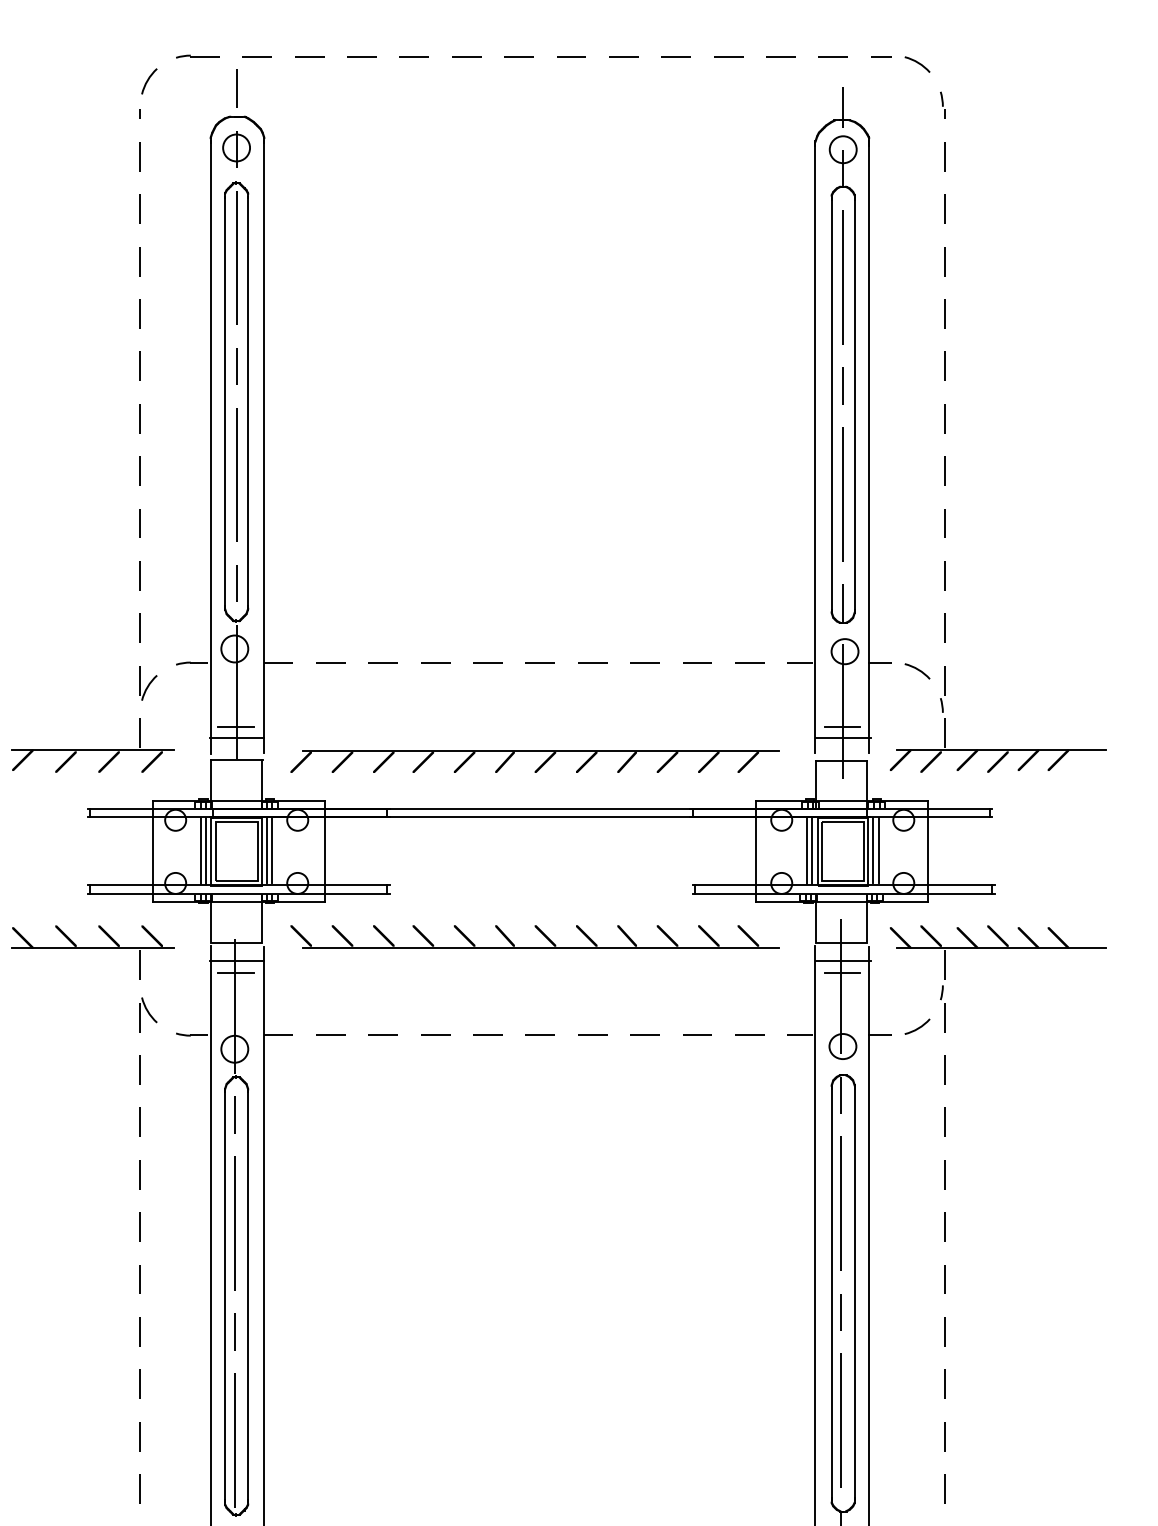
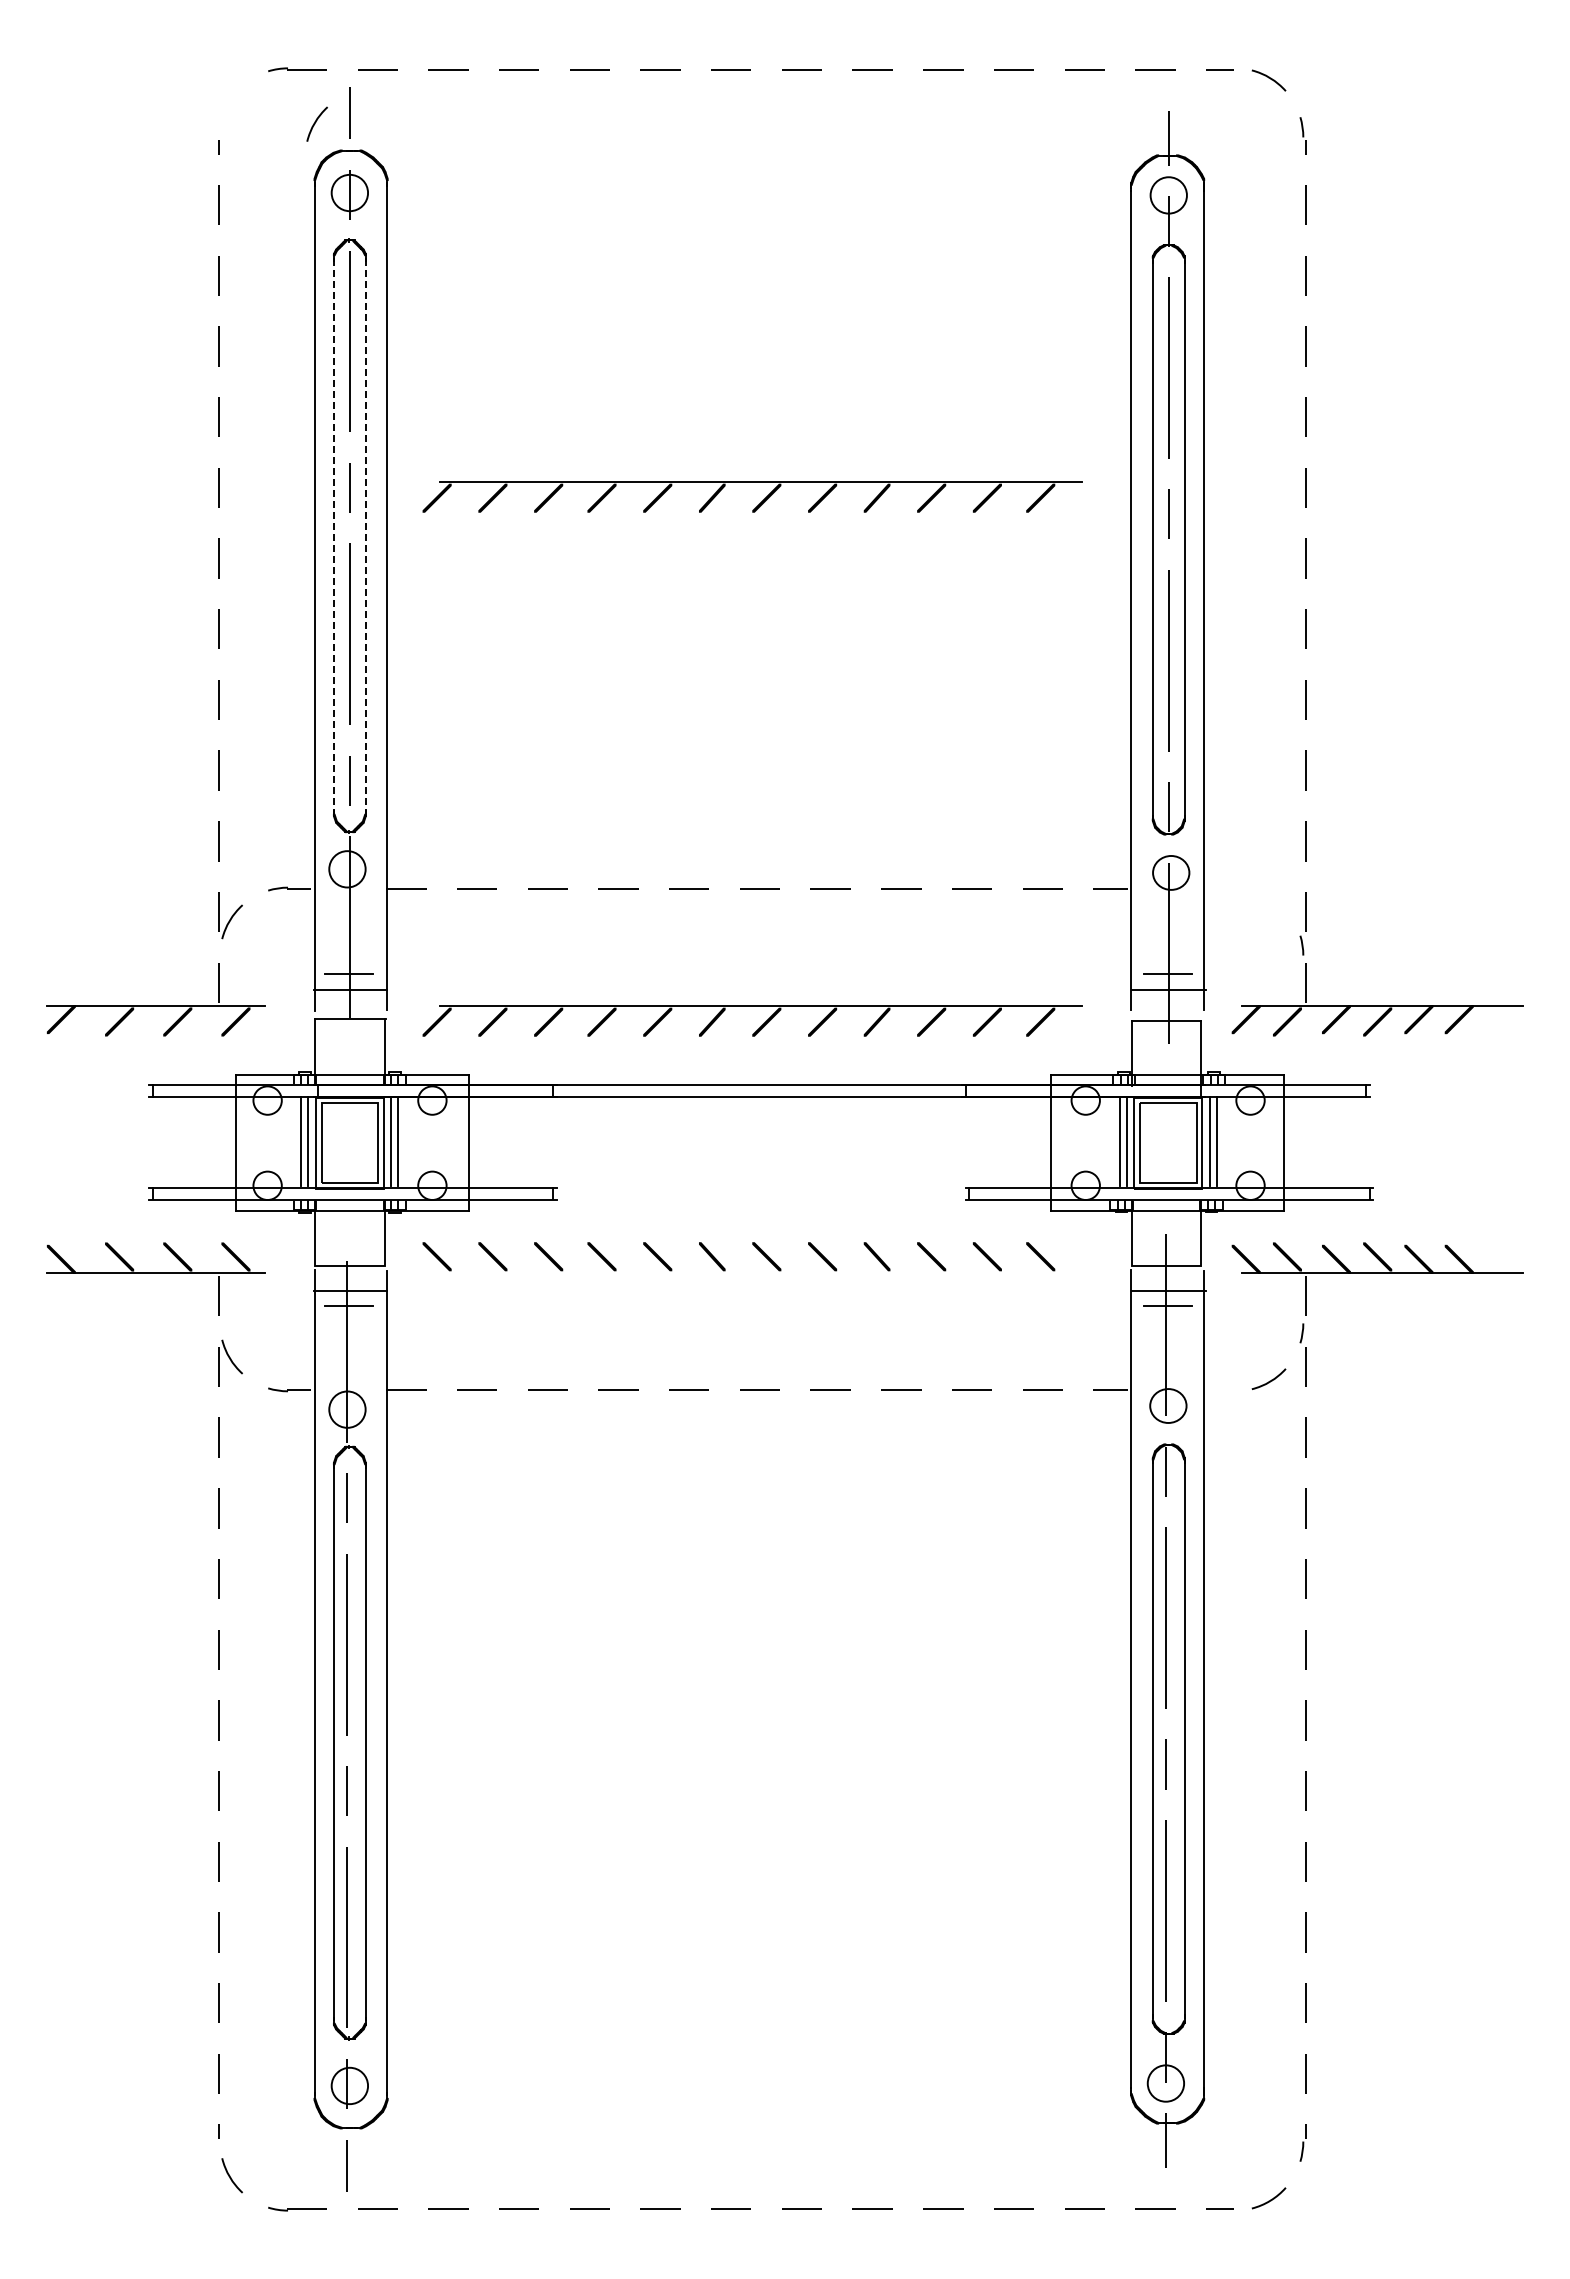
curve: (148, 80) -> (316, 122), moved
part: (540, 377) -> (759, 503), added
line: (225, 403) -> (334, 537), solid -> dashed
line: (248, 403) -> (365, 537), solid -> dashed
line: (880, 663) -> (1218, 888), removed
curve: (917, 670) -> (1269, 898), removed
line: (540, 947) -> (760, 1272), removed
line: (880, 1035) -> (1218, 1390), removed

